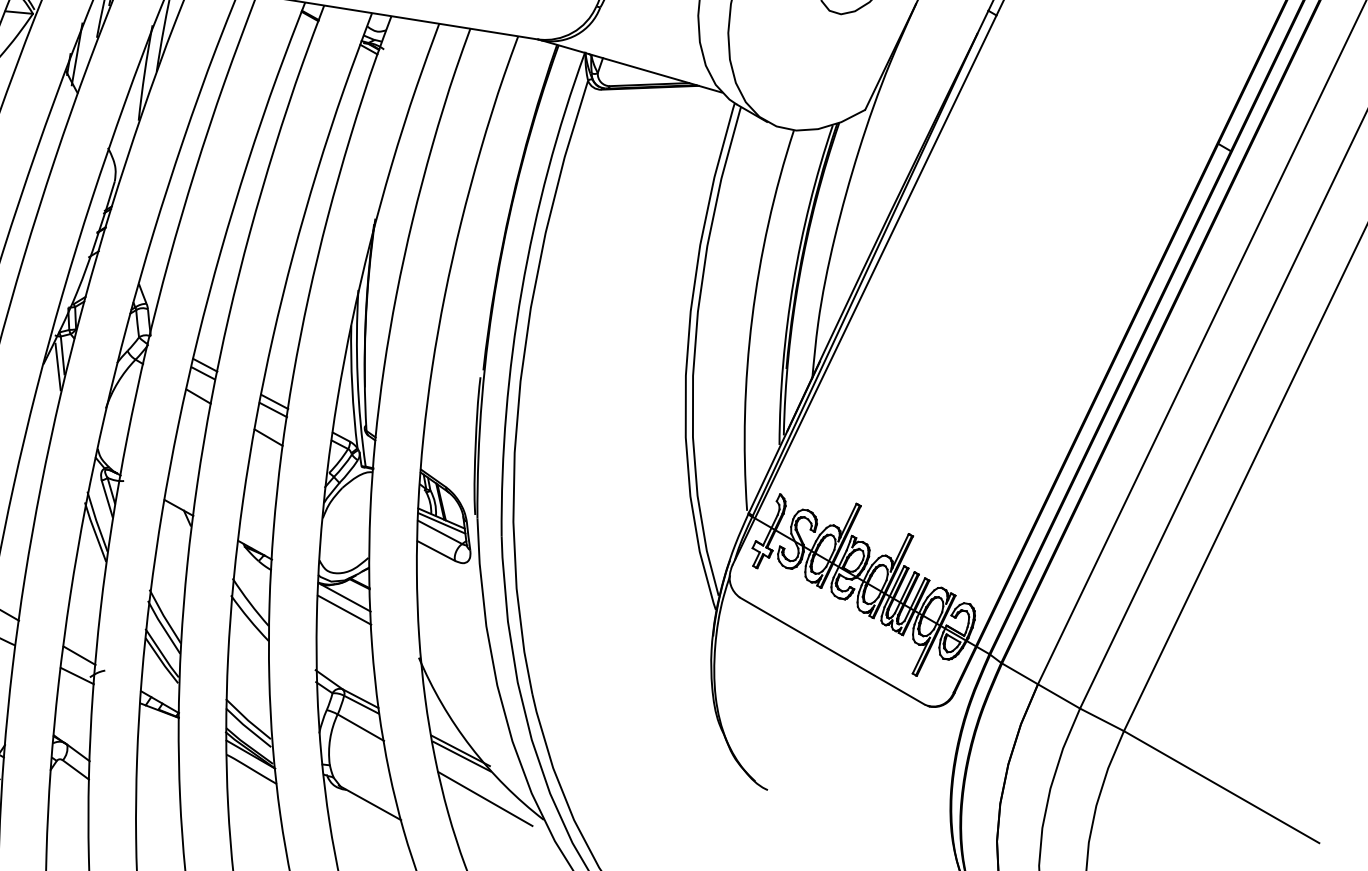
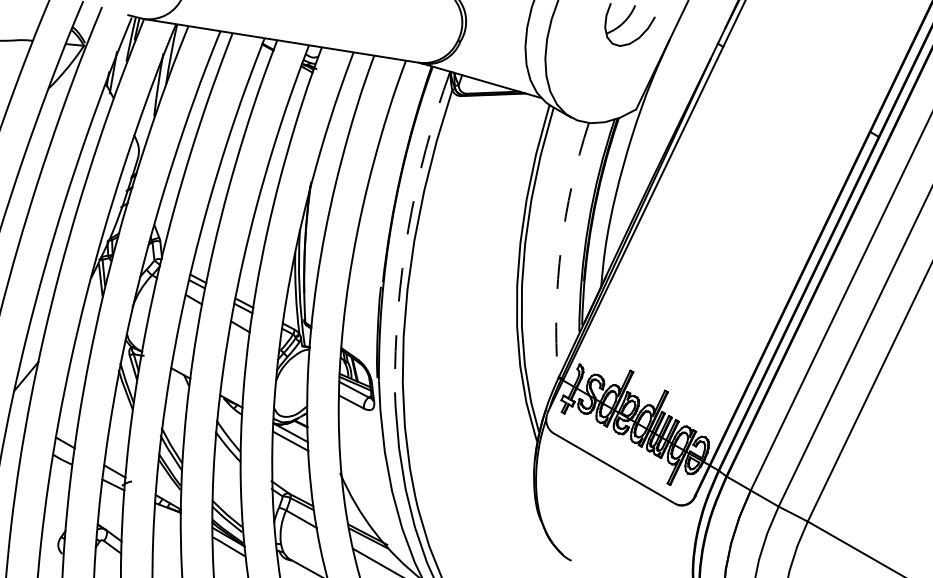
arc: (522, 290) -> (408, 229), solid -> dashed
arc: (752, 317) -> (561, 247), solid -> dashed

